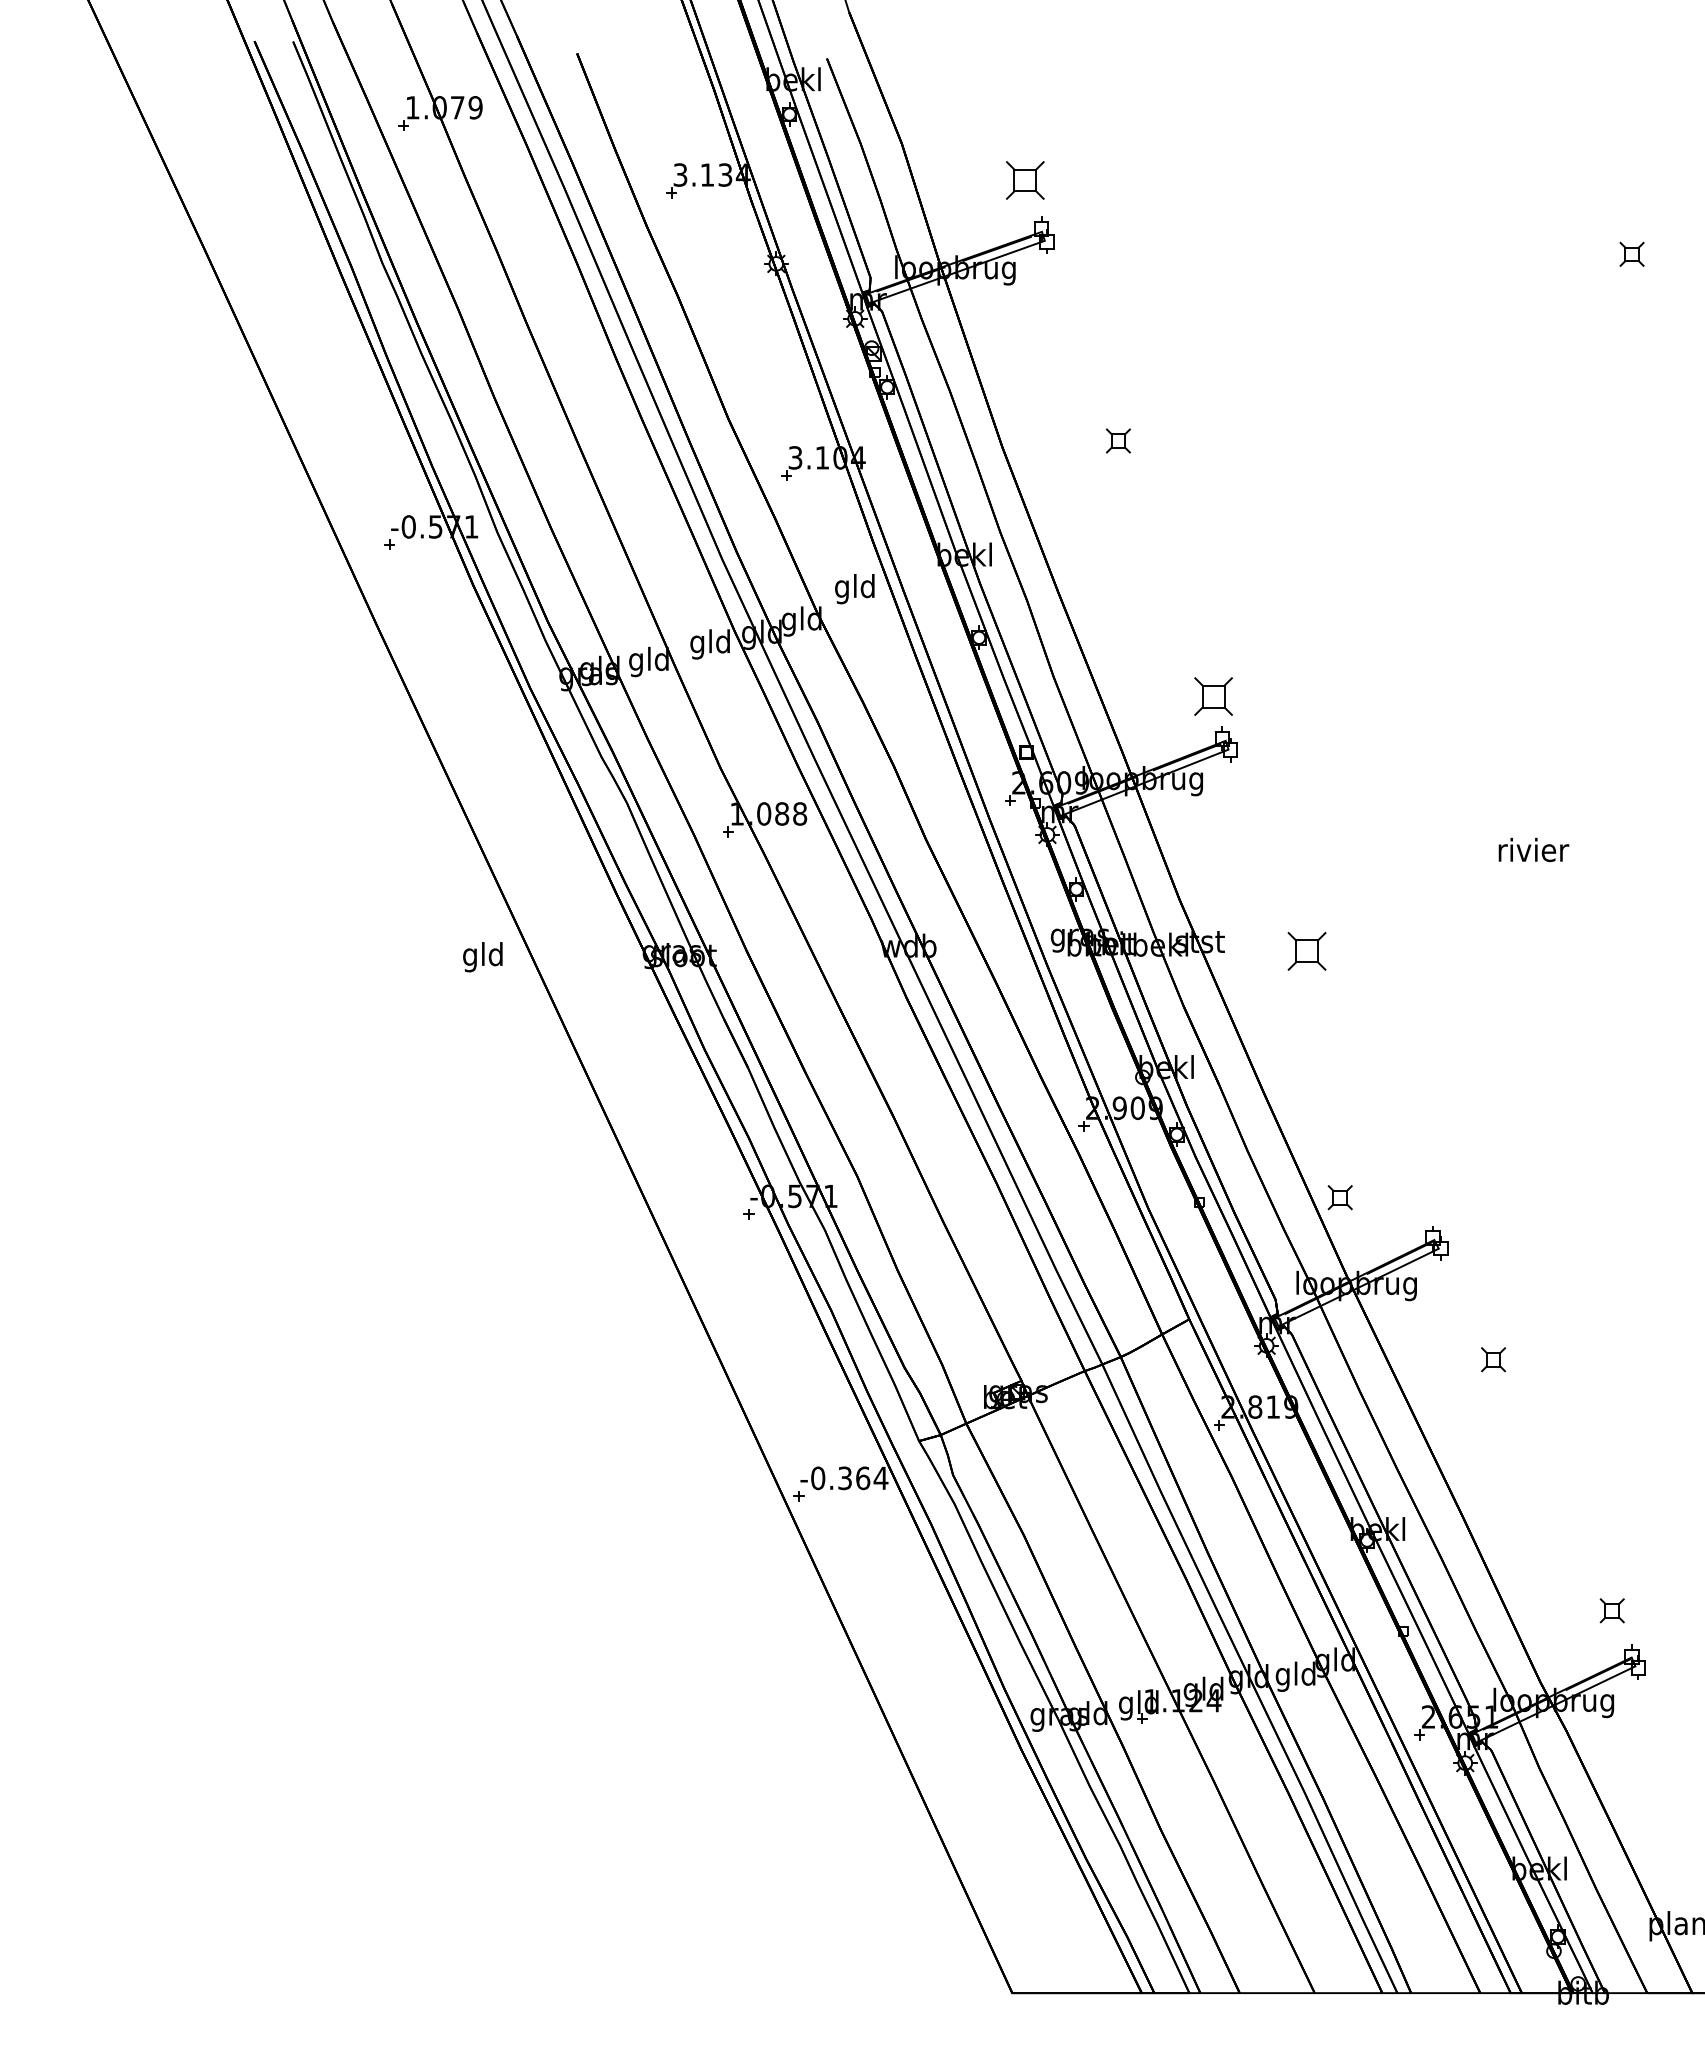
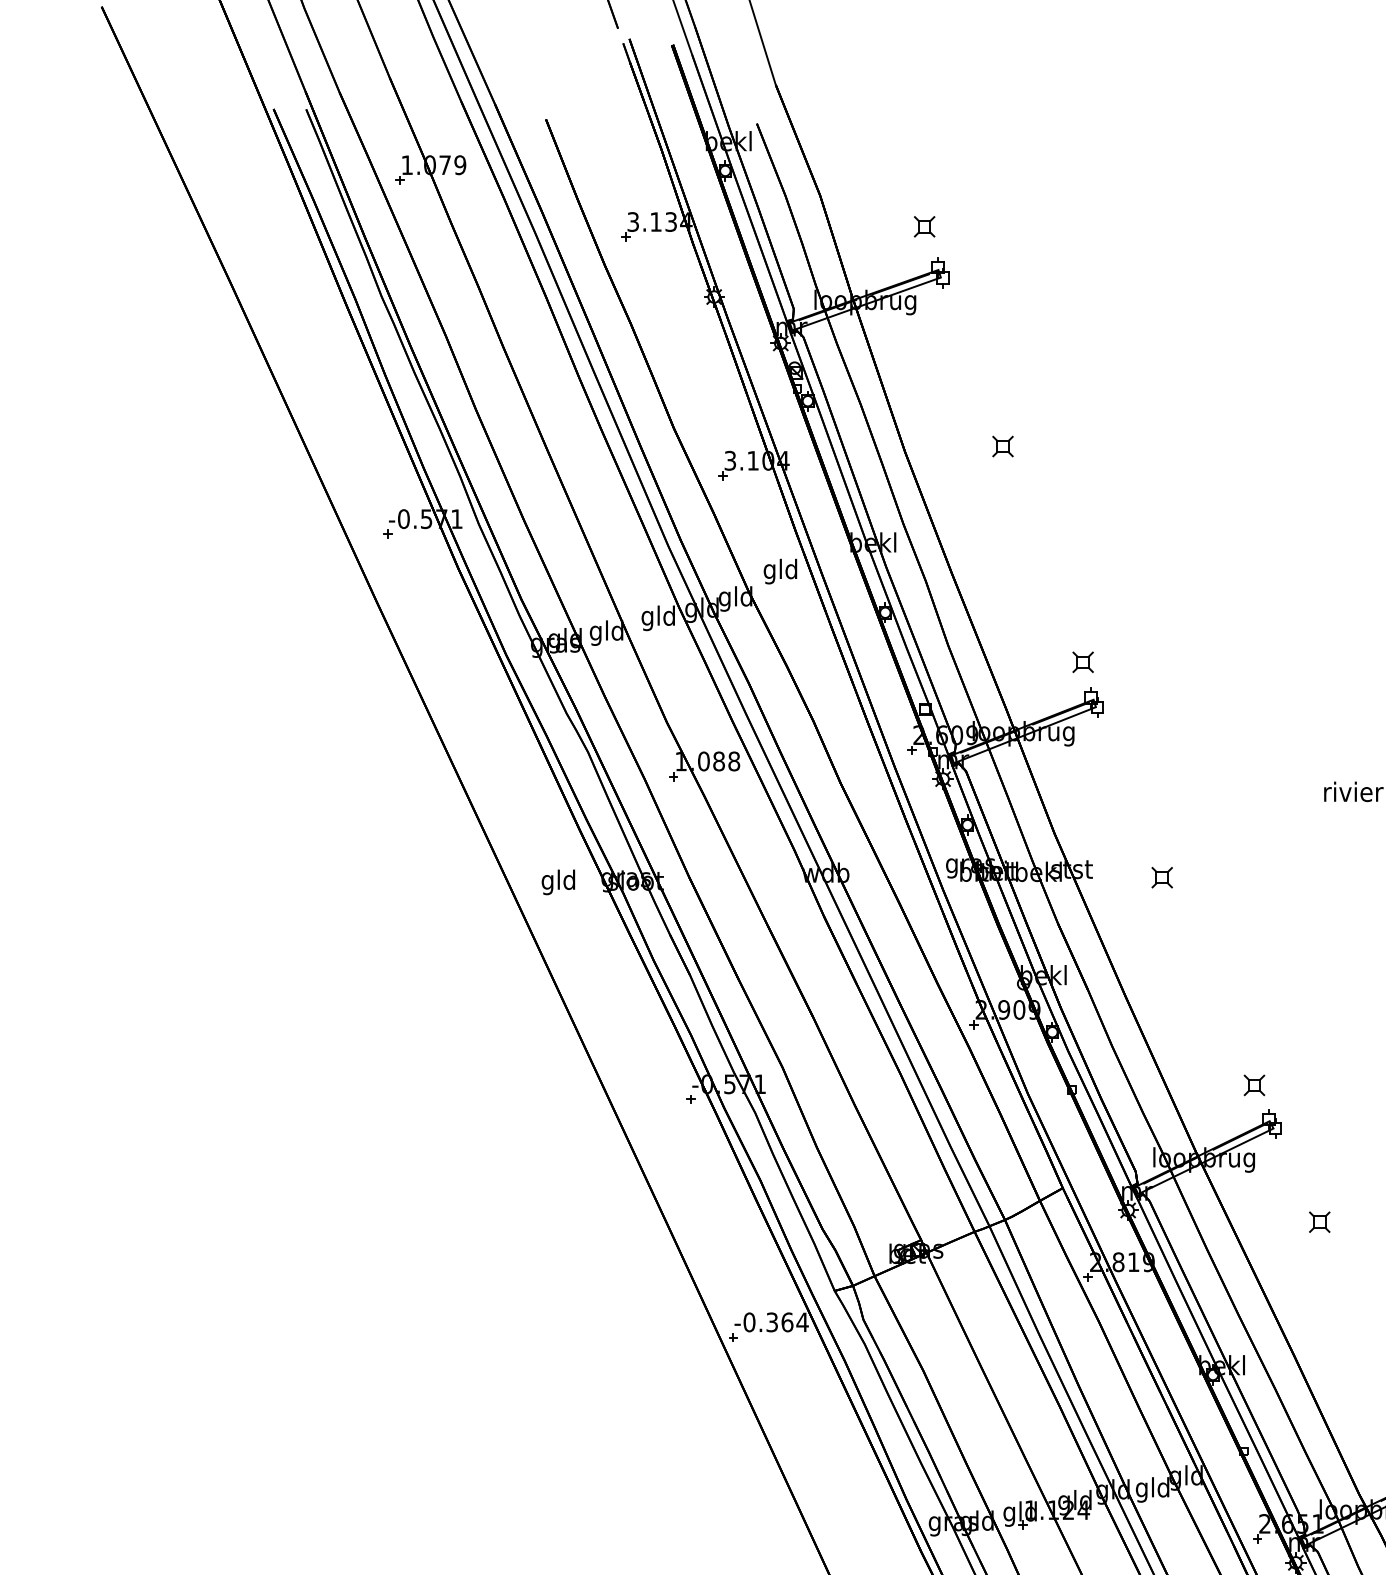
part: (1025, 180) -> (924, 226), size x0.62
part: (1212, 696) -> (1082, 662), size x0.62
part: (1306, 951) -> (1161, 877), size x0.62
text: (482, 957) -> (558, 882), moved
part: (1339, 1197) -> (1253, 1085), moved

